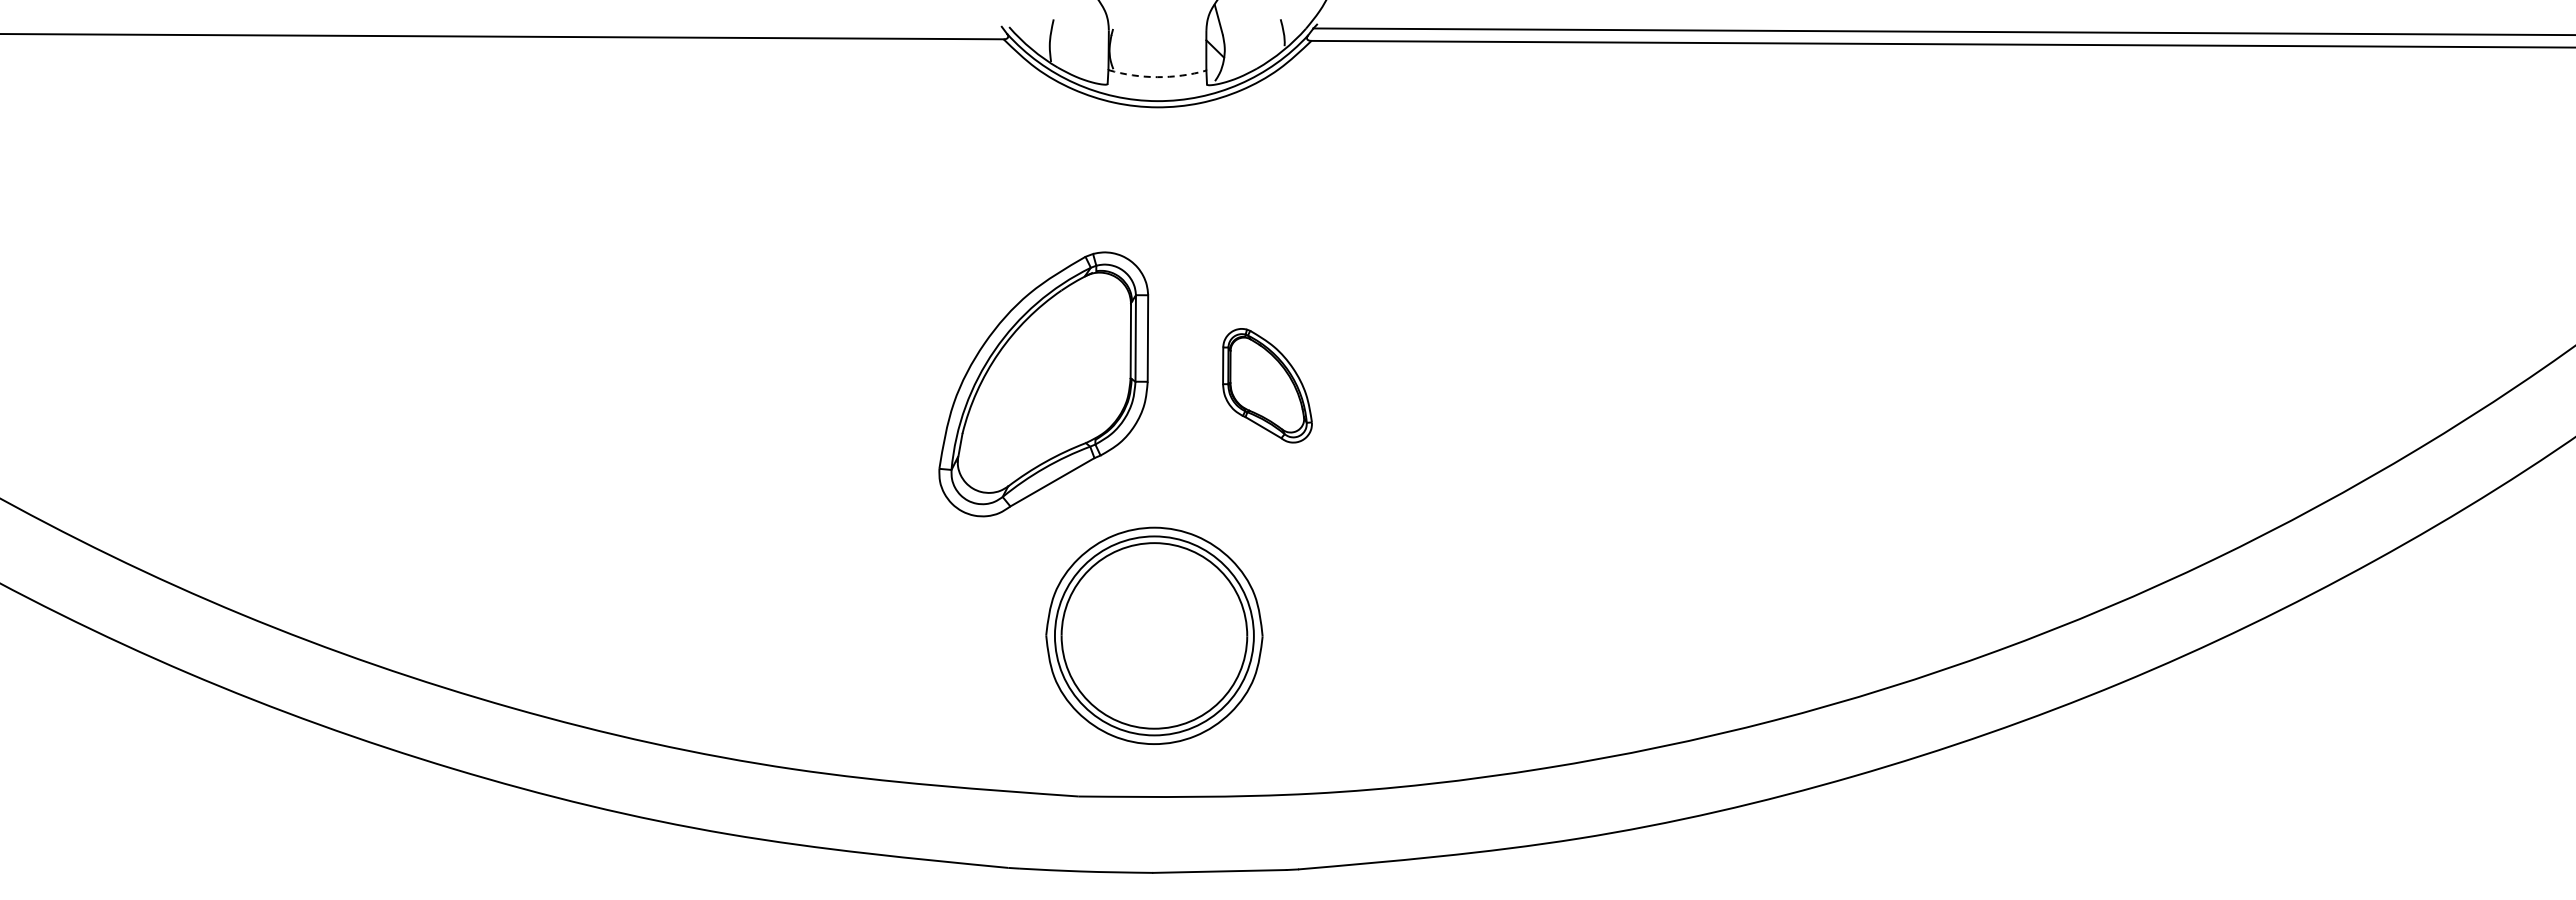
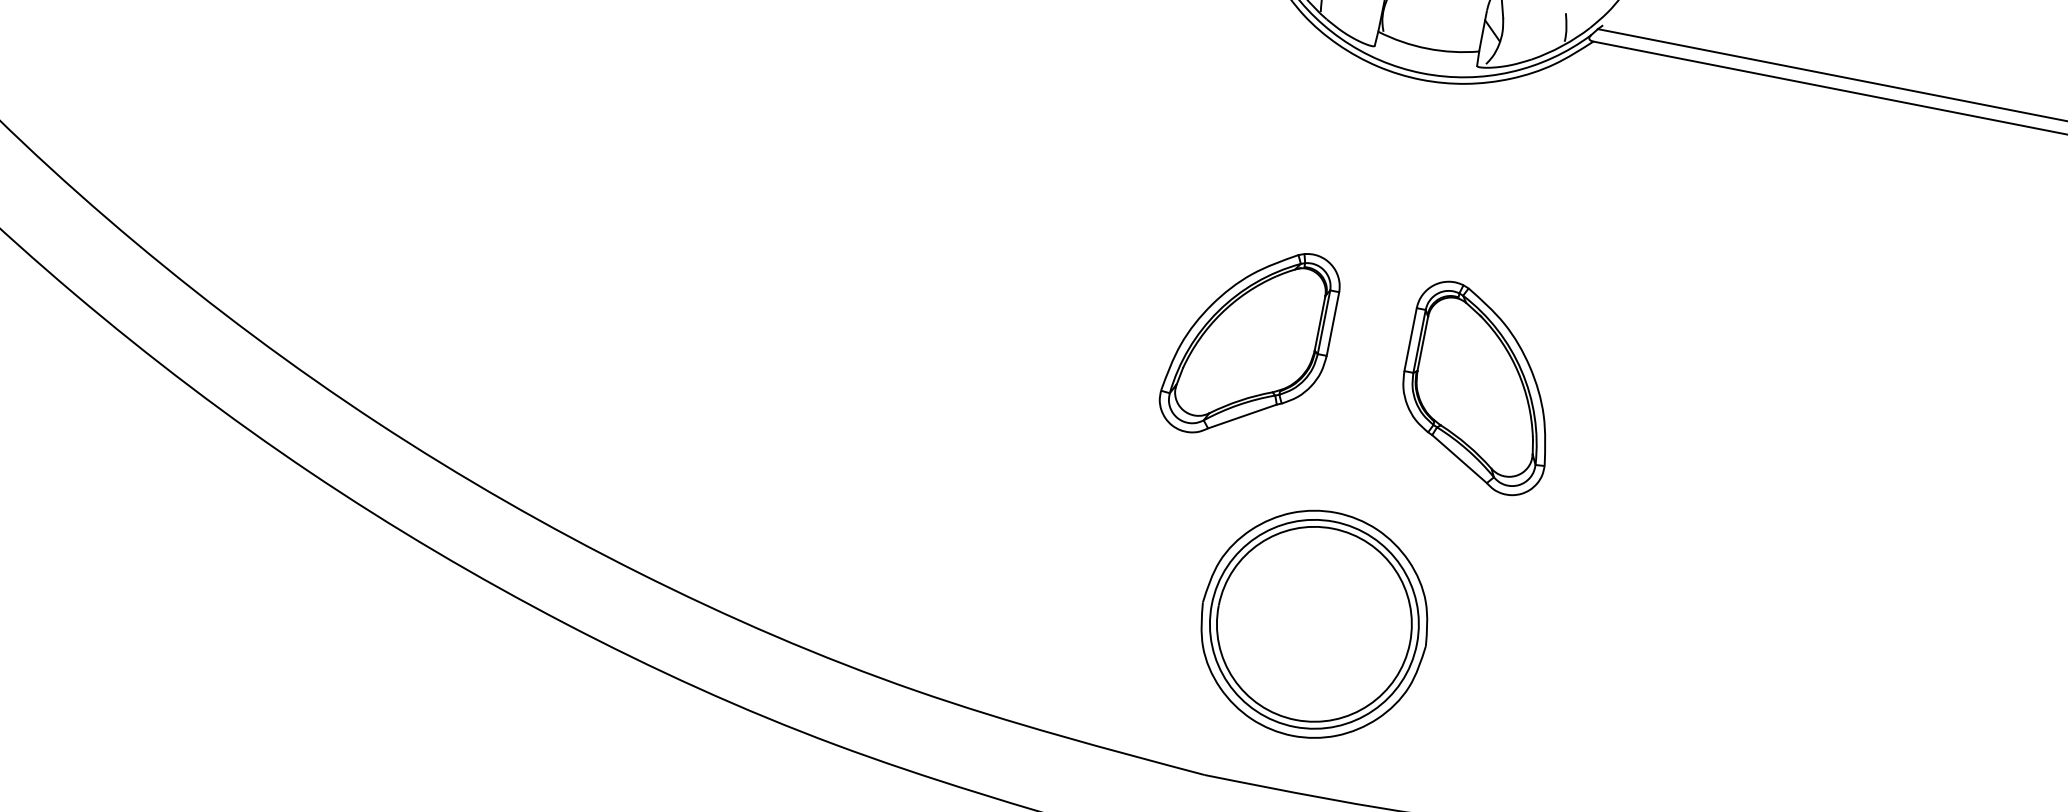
arc: (1157, 77) -> (1427, 49), dashed -> solid
part: (1043, 384) -> (1249, 343), size x0.71
part: (1267, 385) -> (1480, 388), size x1.67

